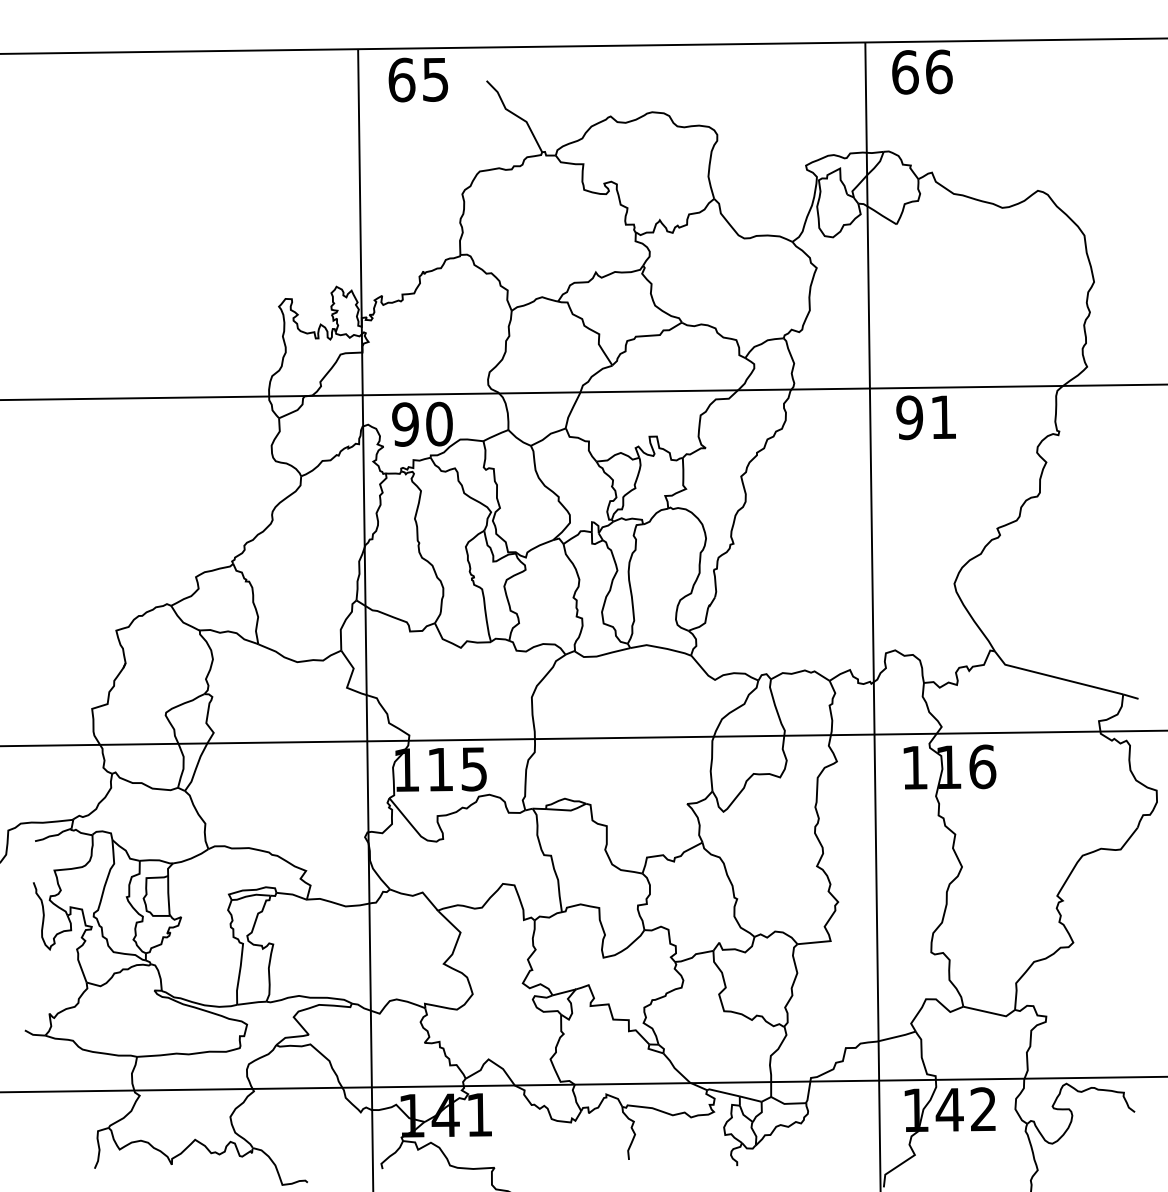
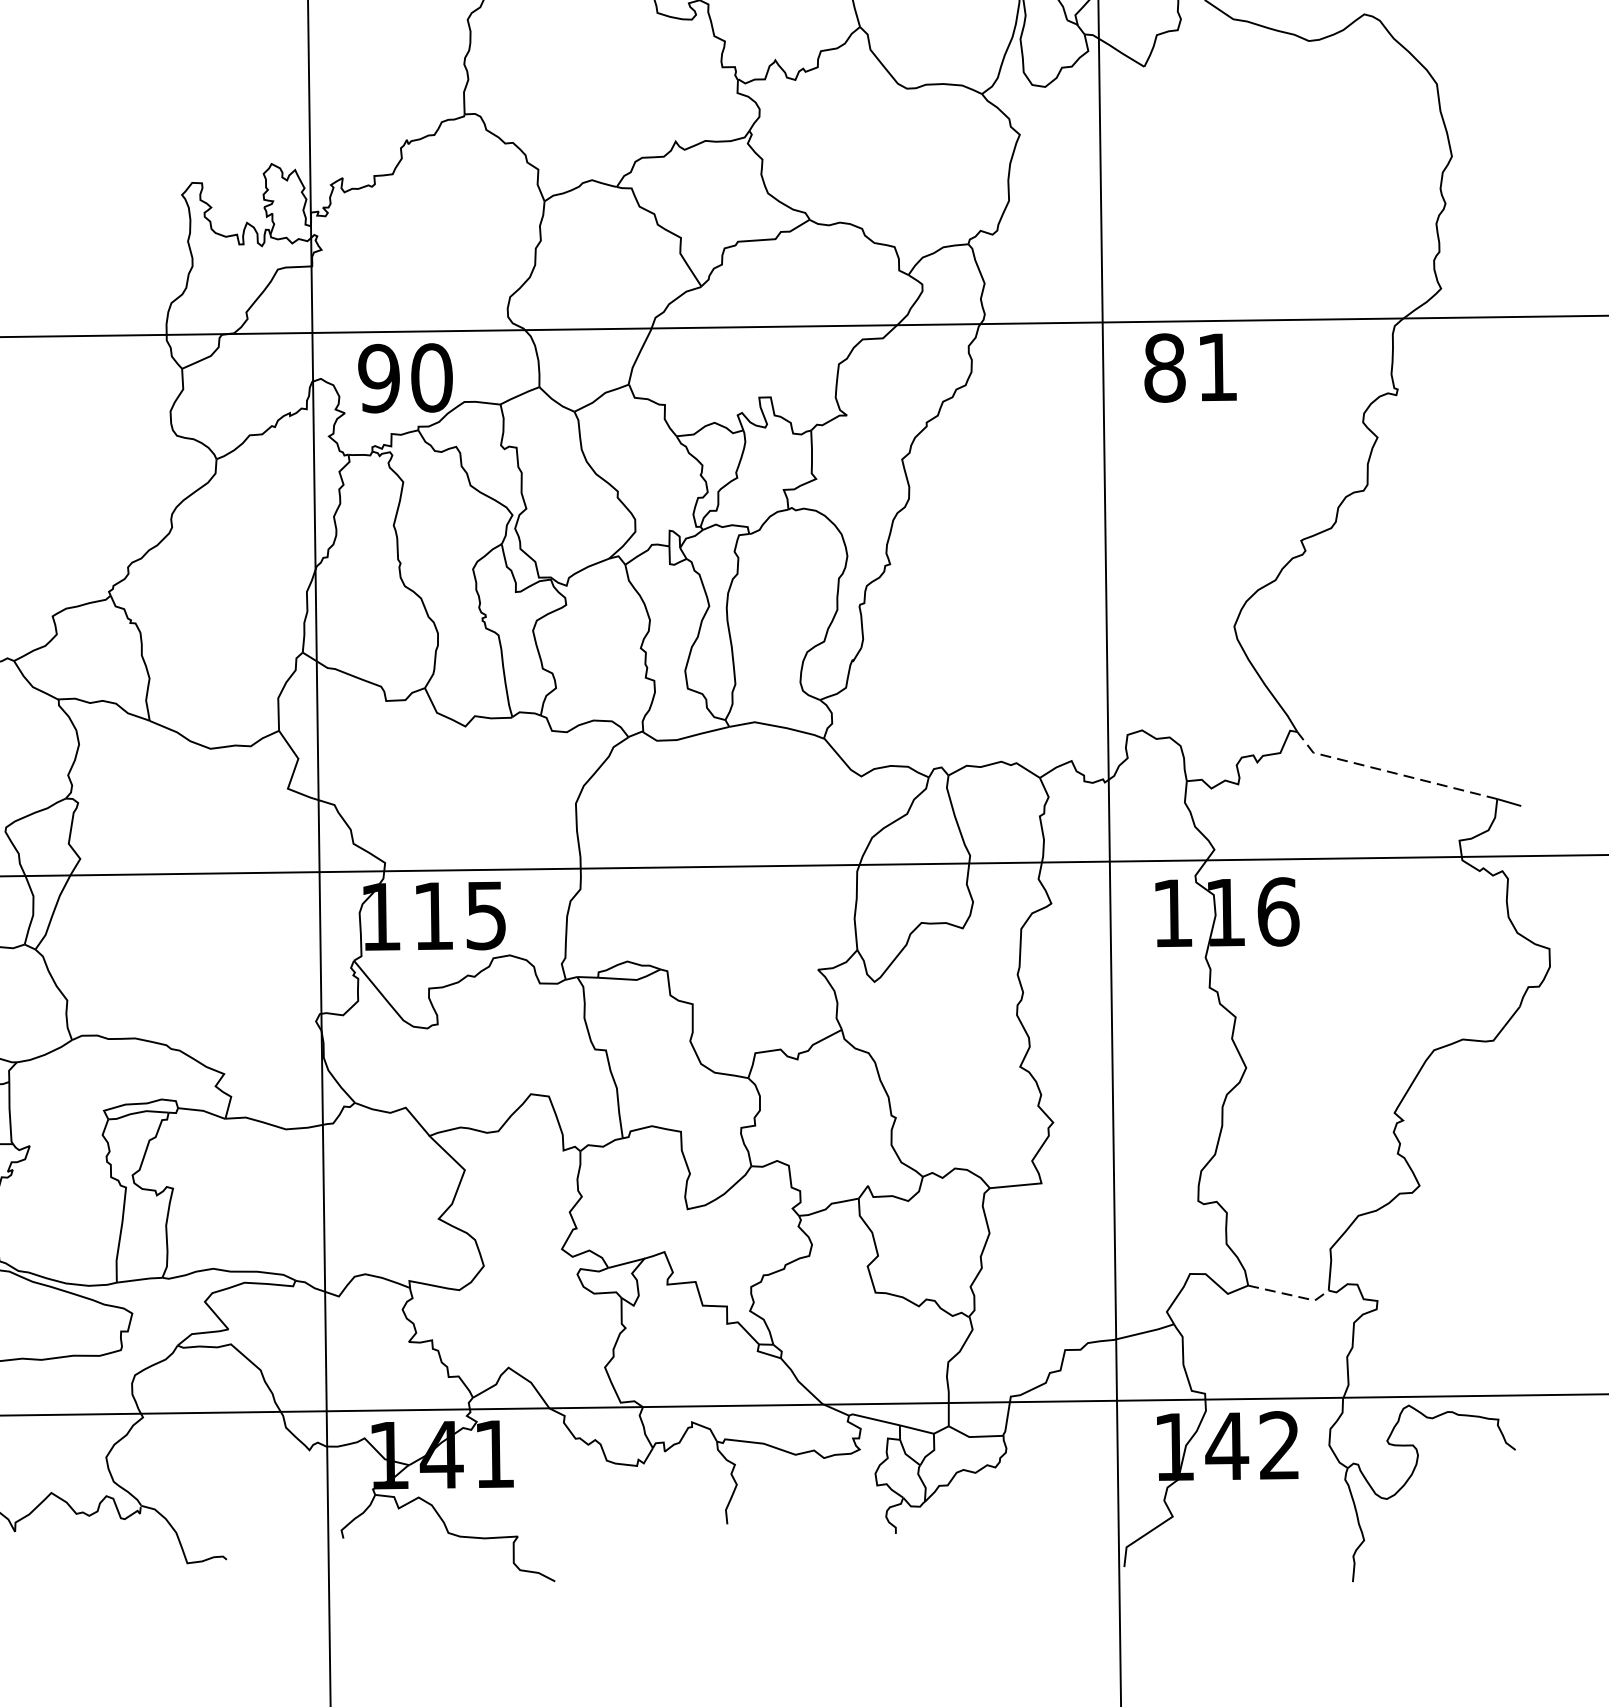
text: (909, 417) -> (1164, 367), 91 -> 81
line: (1055, 677) -> (1391, 772), solid -> dashed
line: (990, 1012) -> (1290, 1294), solid -> dashed

